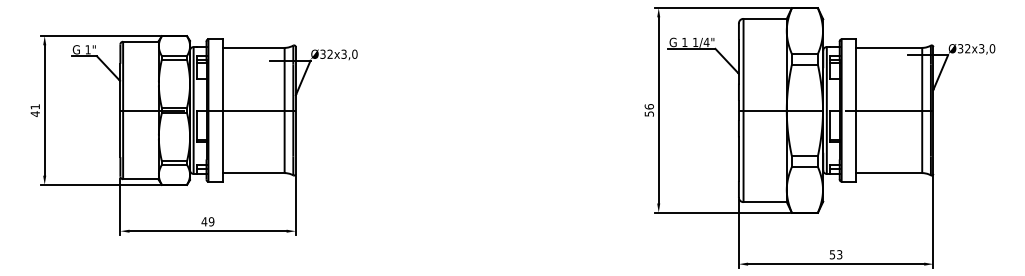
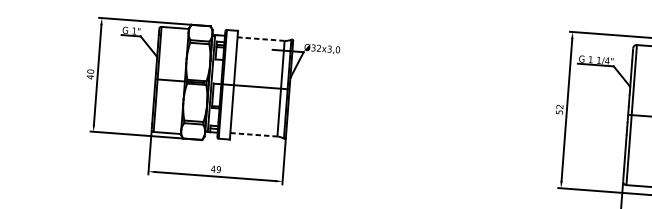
line: (253, 47) -> (260, 38), solid -> dashed
text: (34, 106) -> (90, 71), 41 -> 40
text: (648, 106) -> (559, 106), 56 -> 52
line: (253, 173) -> (253, 135), solid -> dashed

